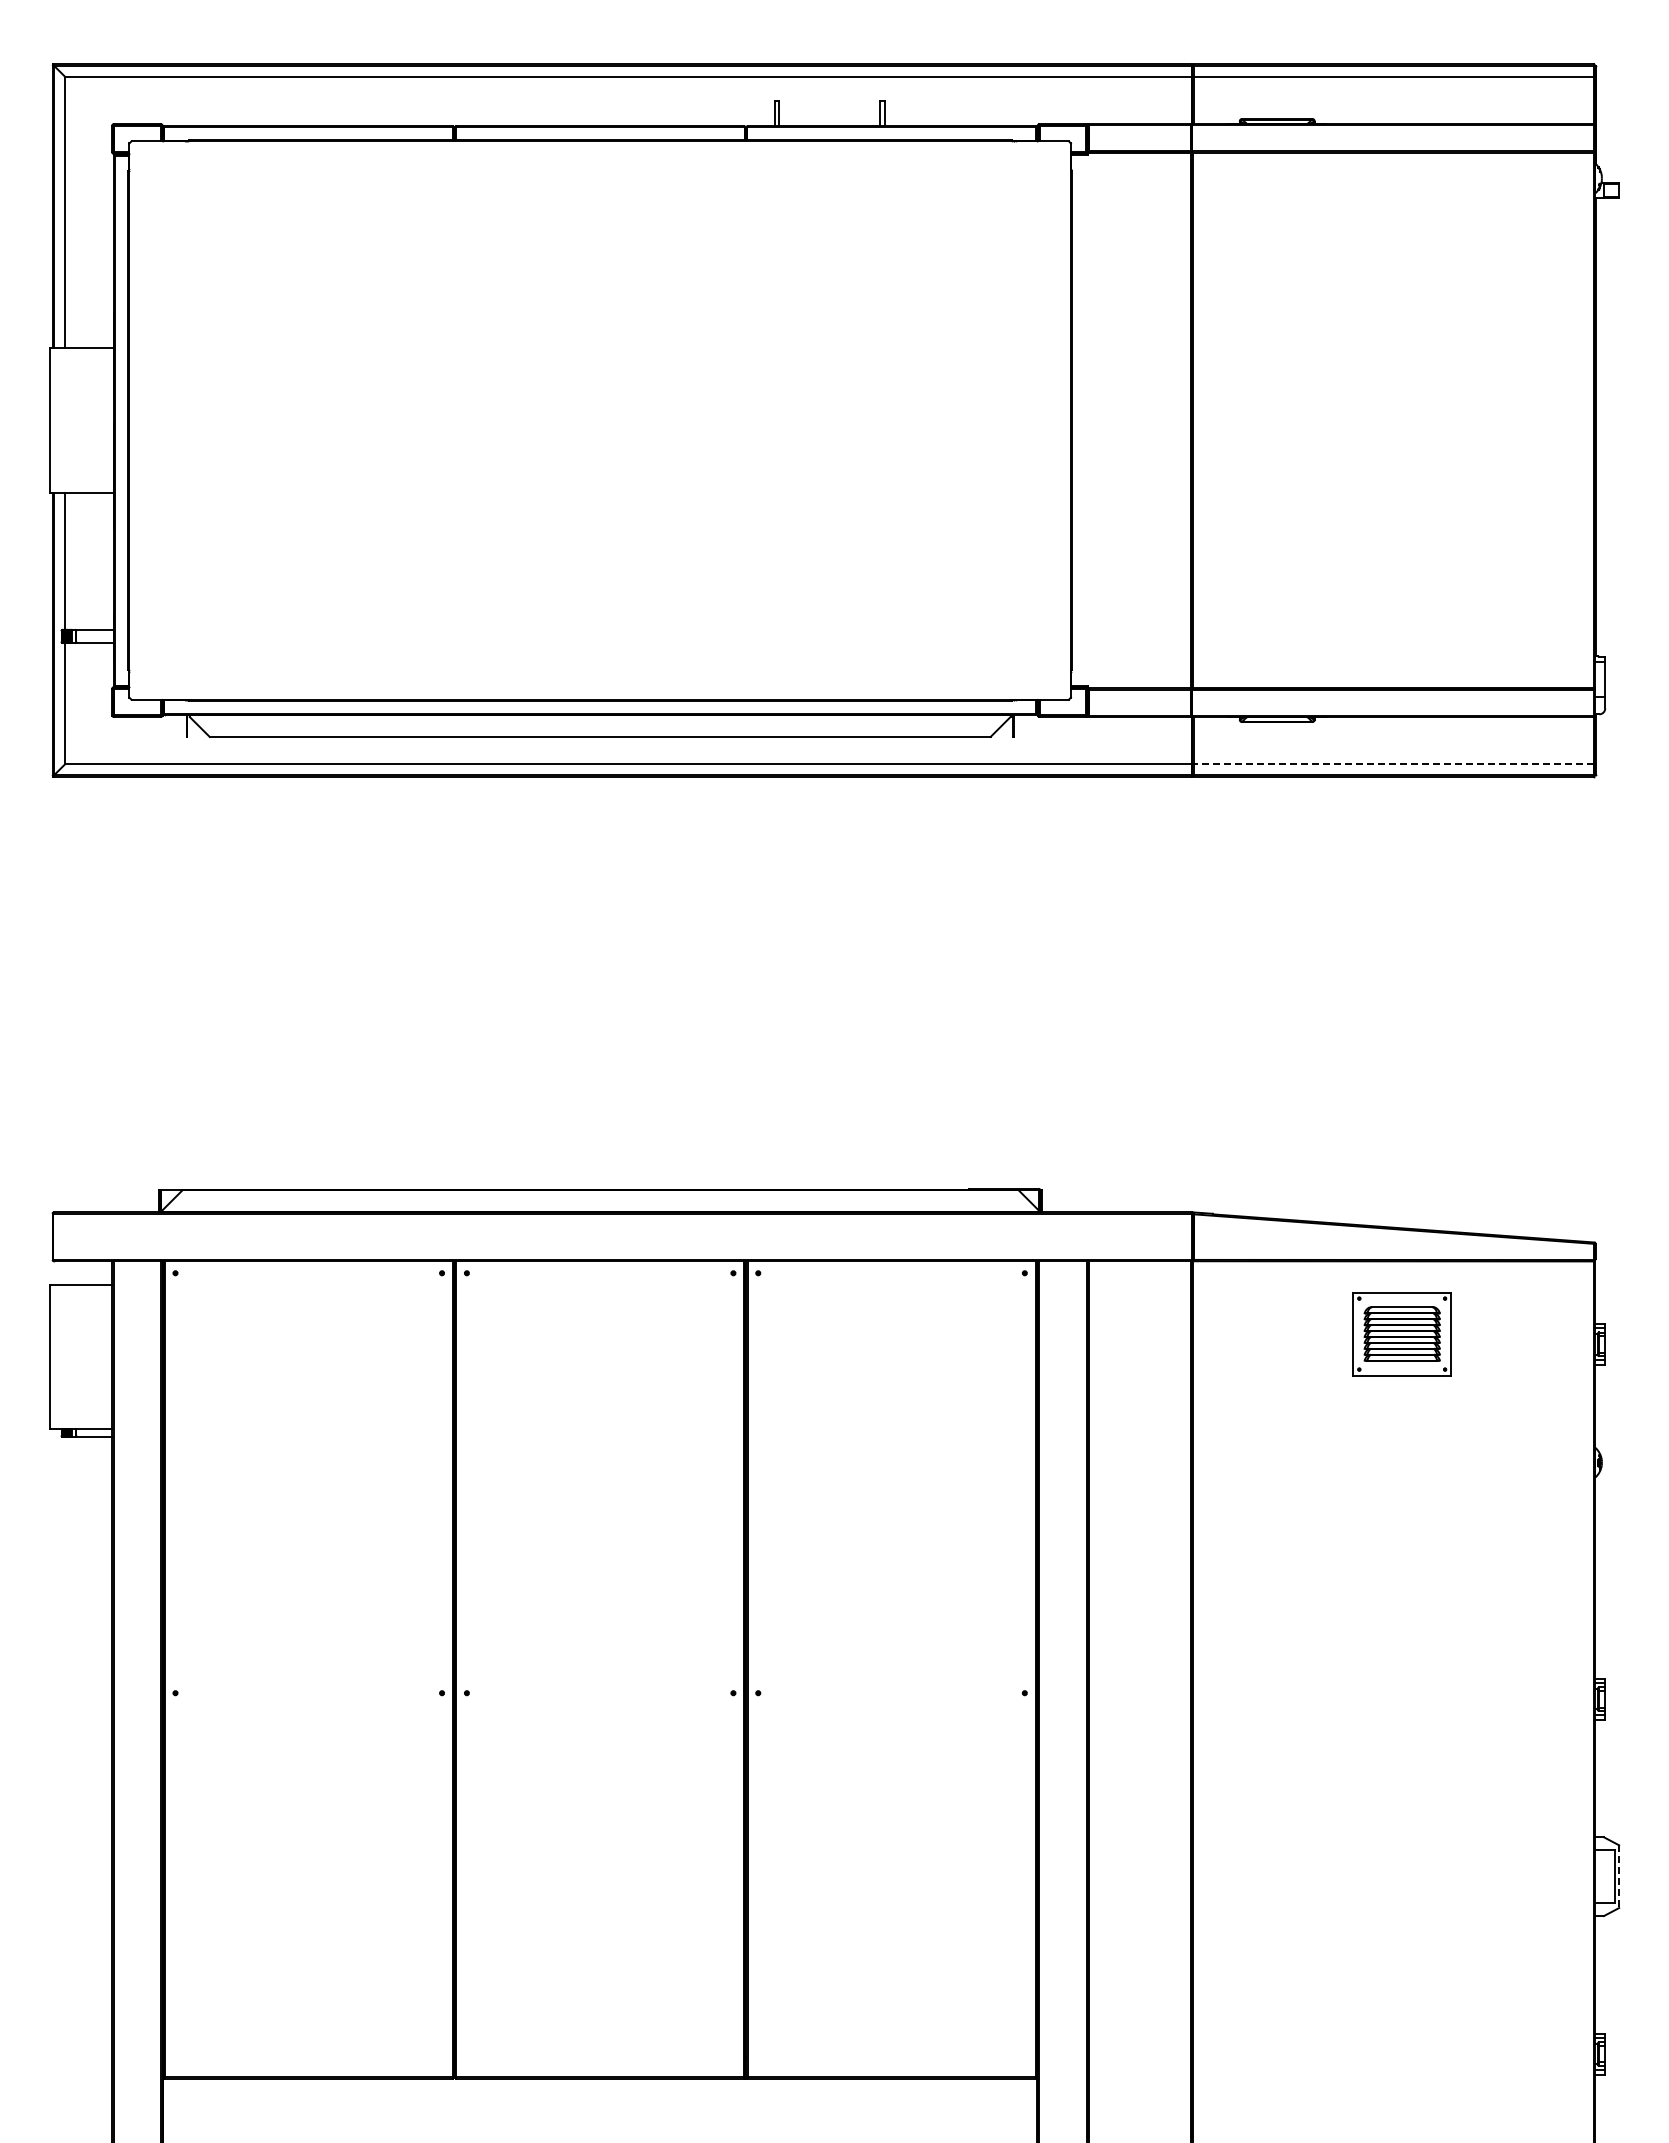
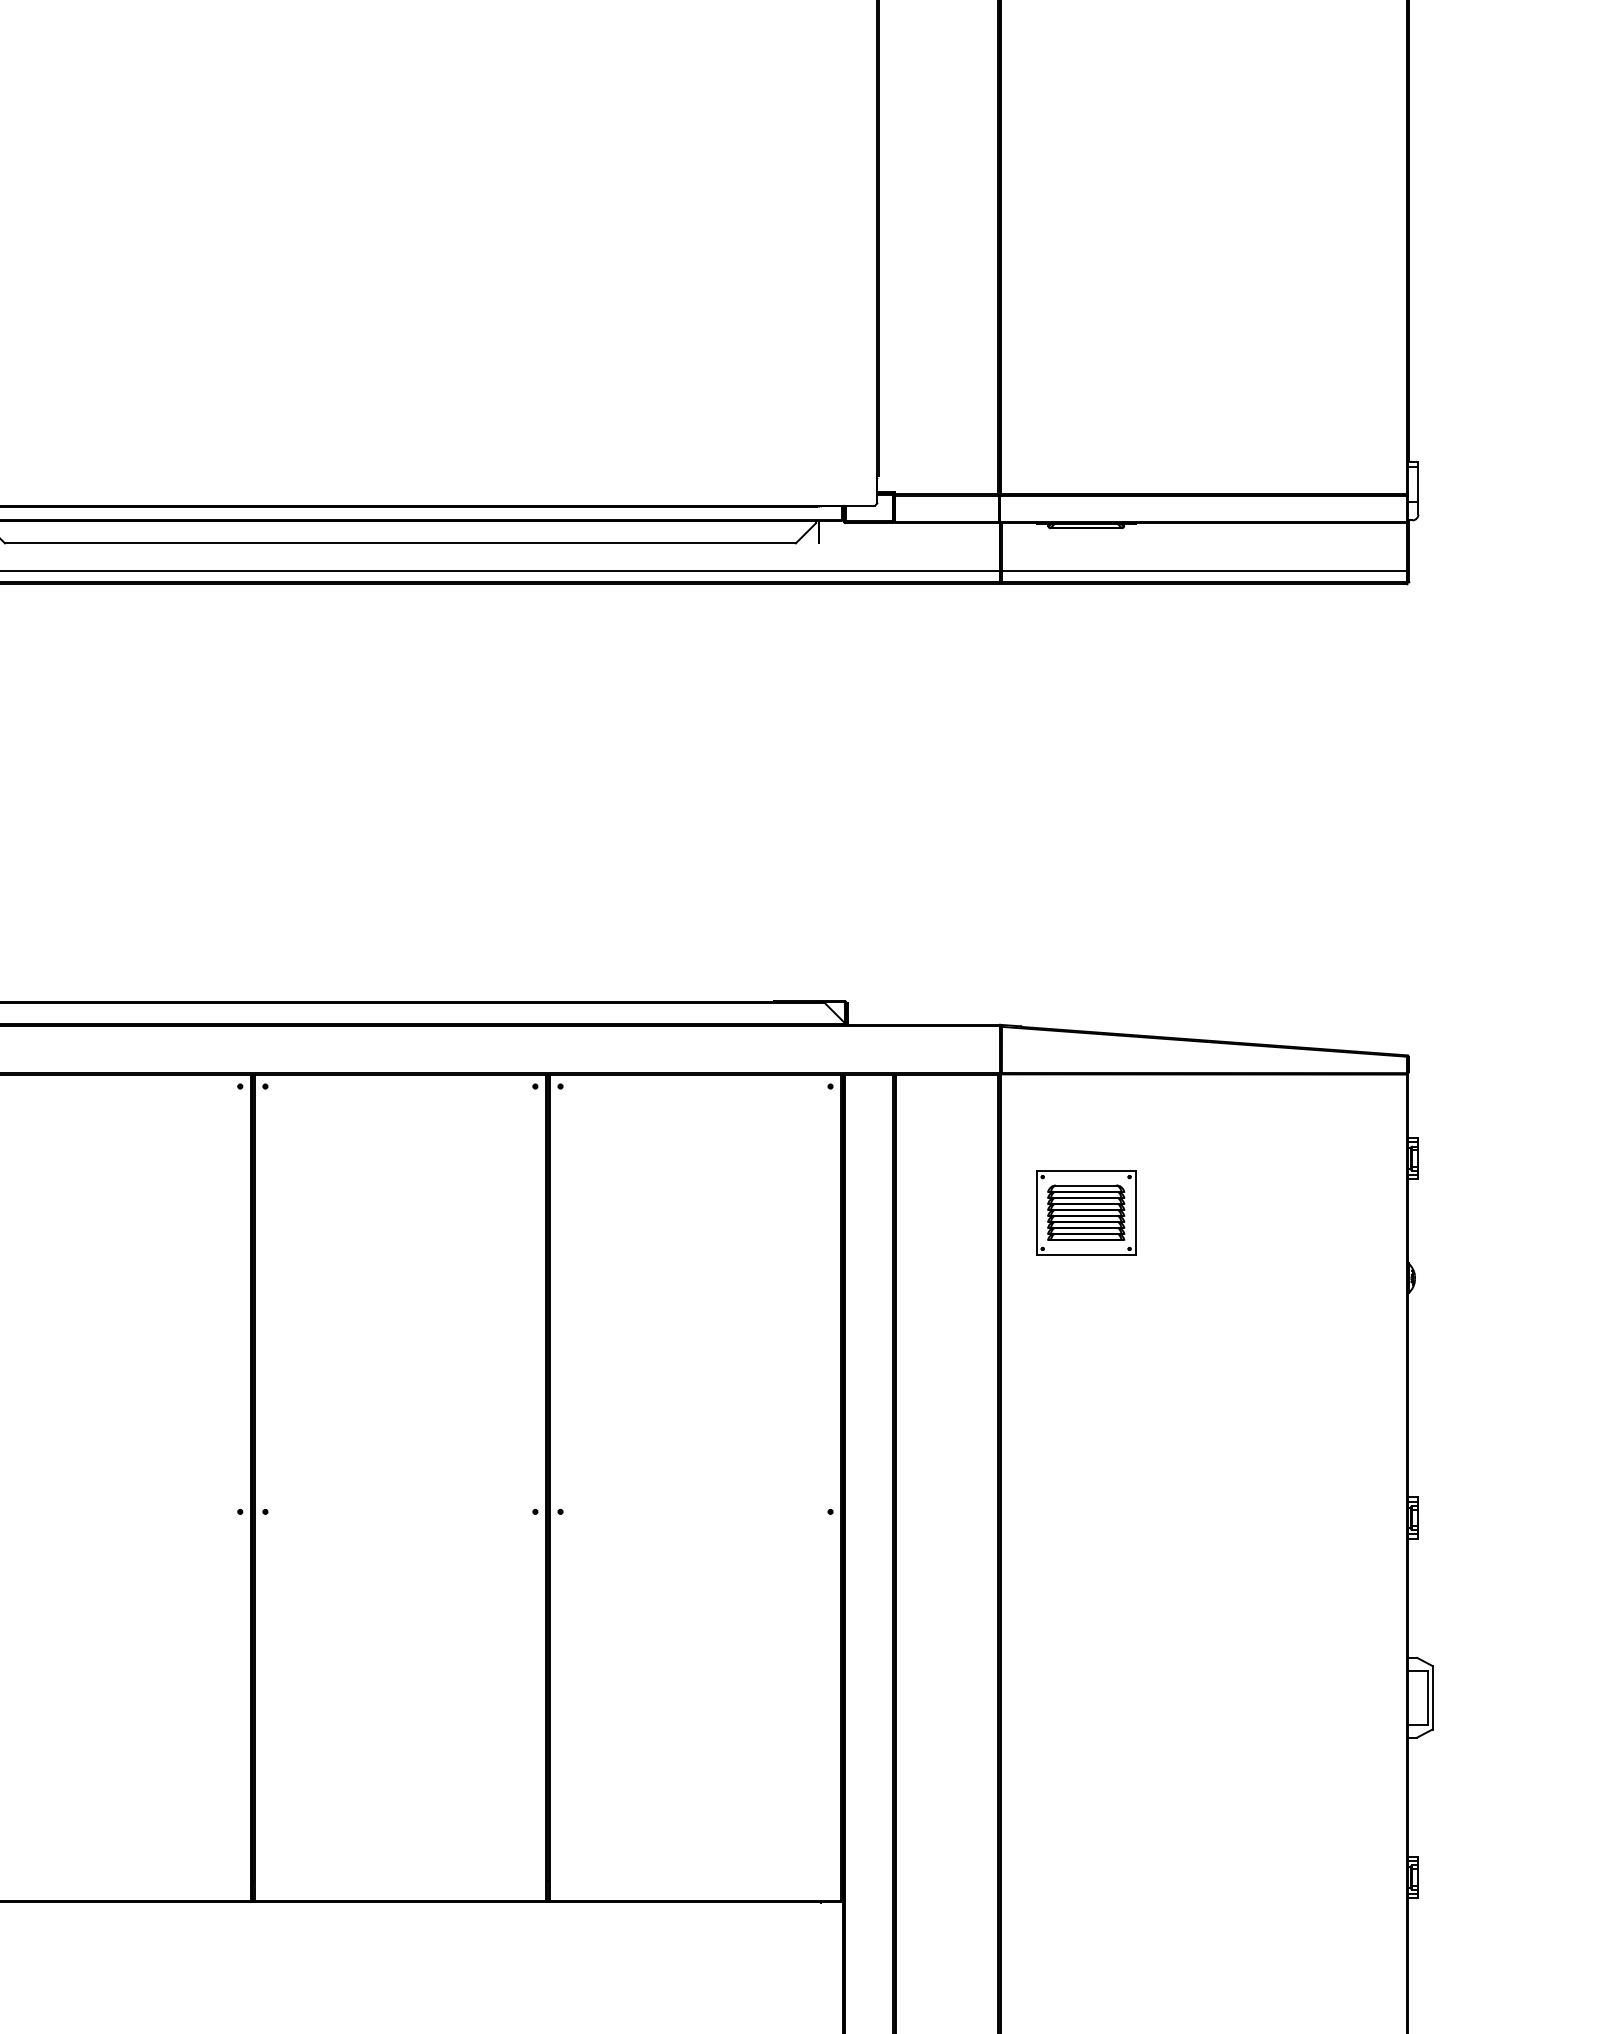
line: (1393, 764) -> (1203, 571), dashed -> solid
part: (1401, 1334) -> (1085, 1213), moved
line: (1619, 1877) -> (1432, 1698), dashed -> solid

